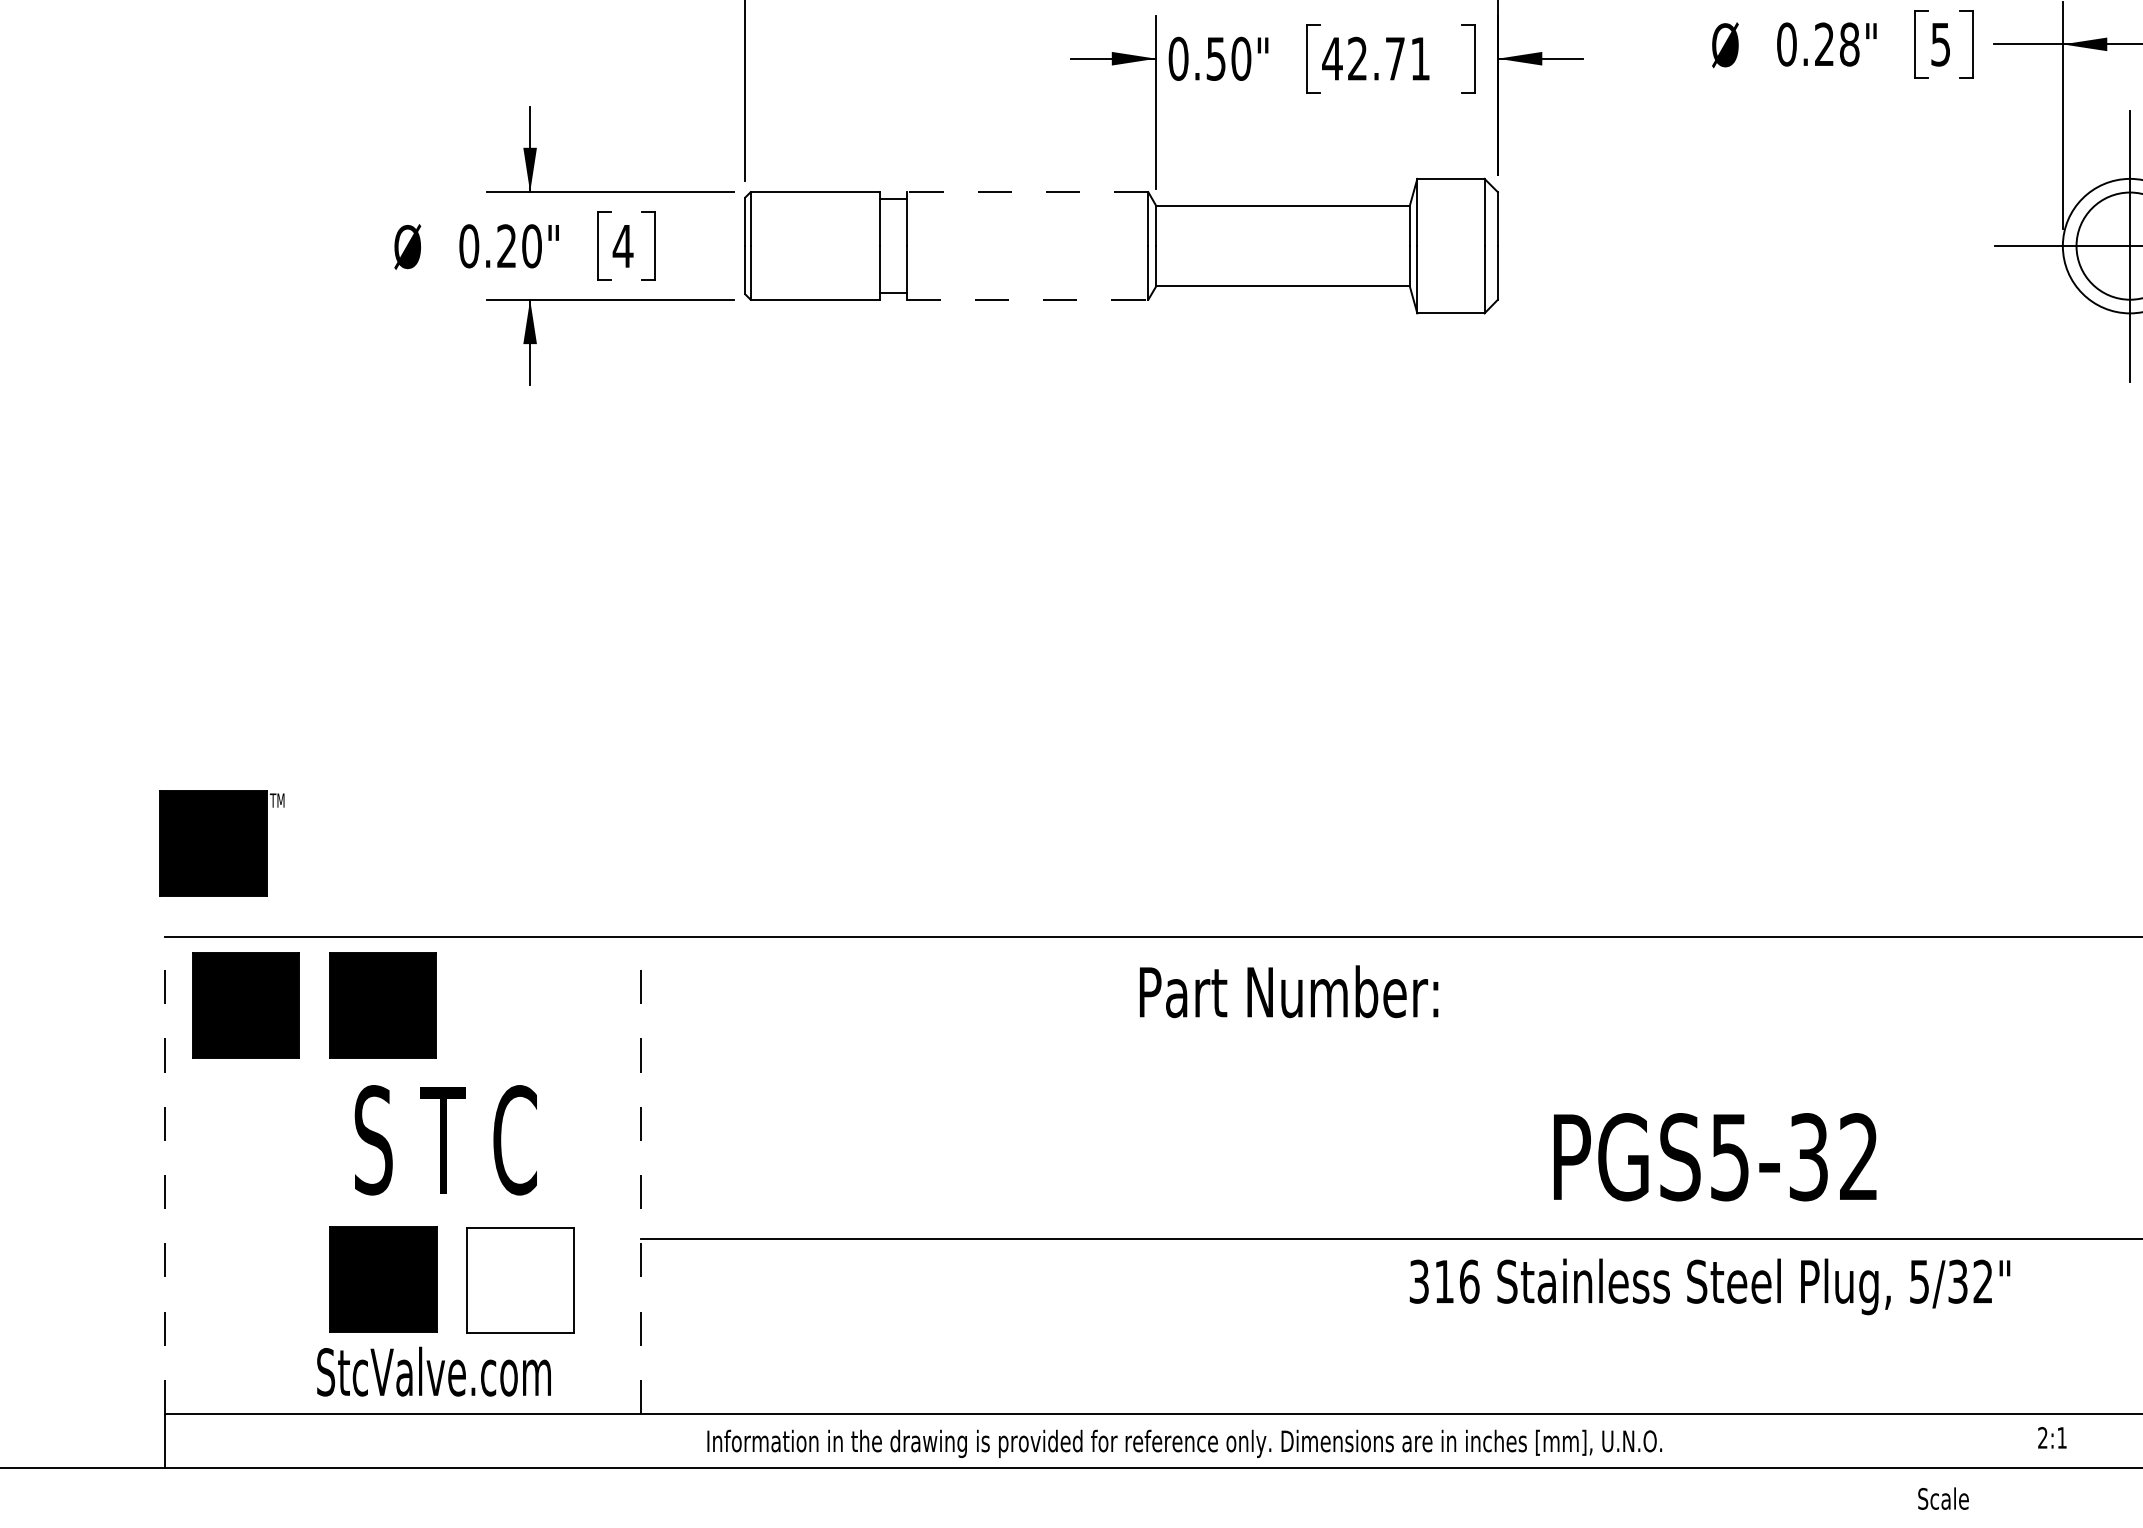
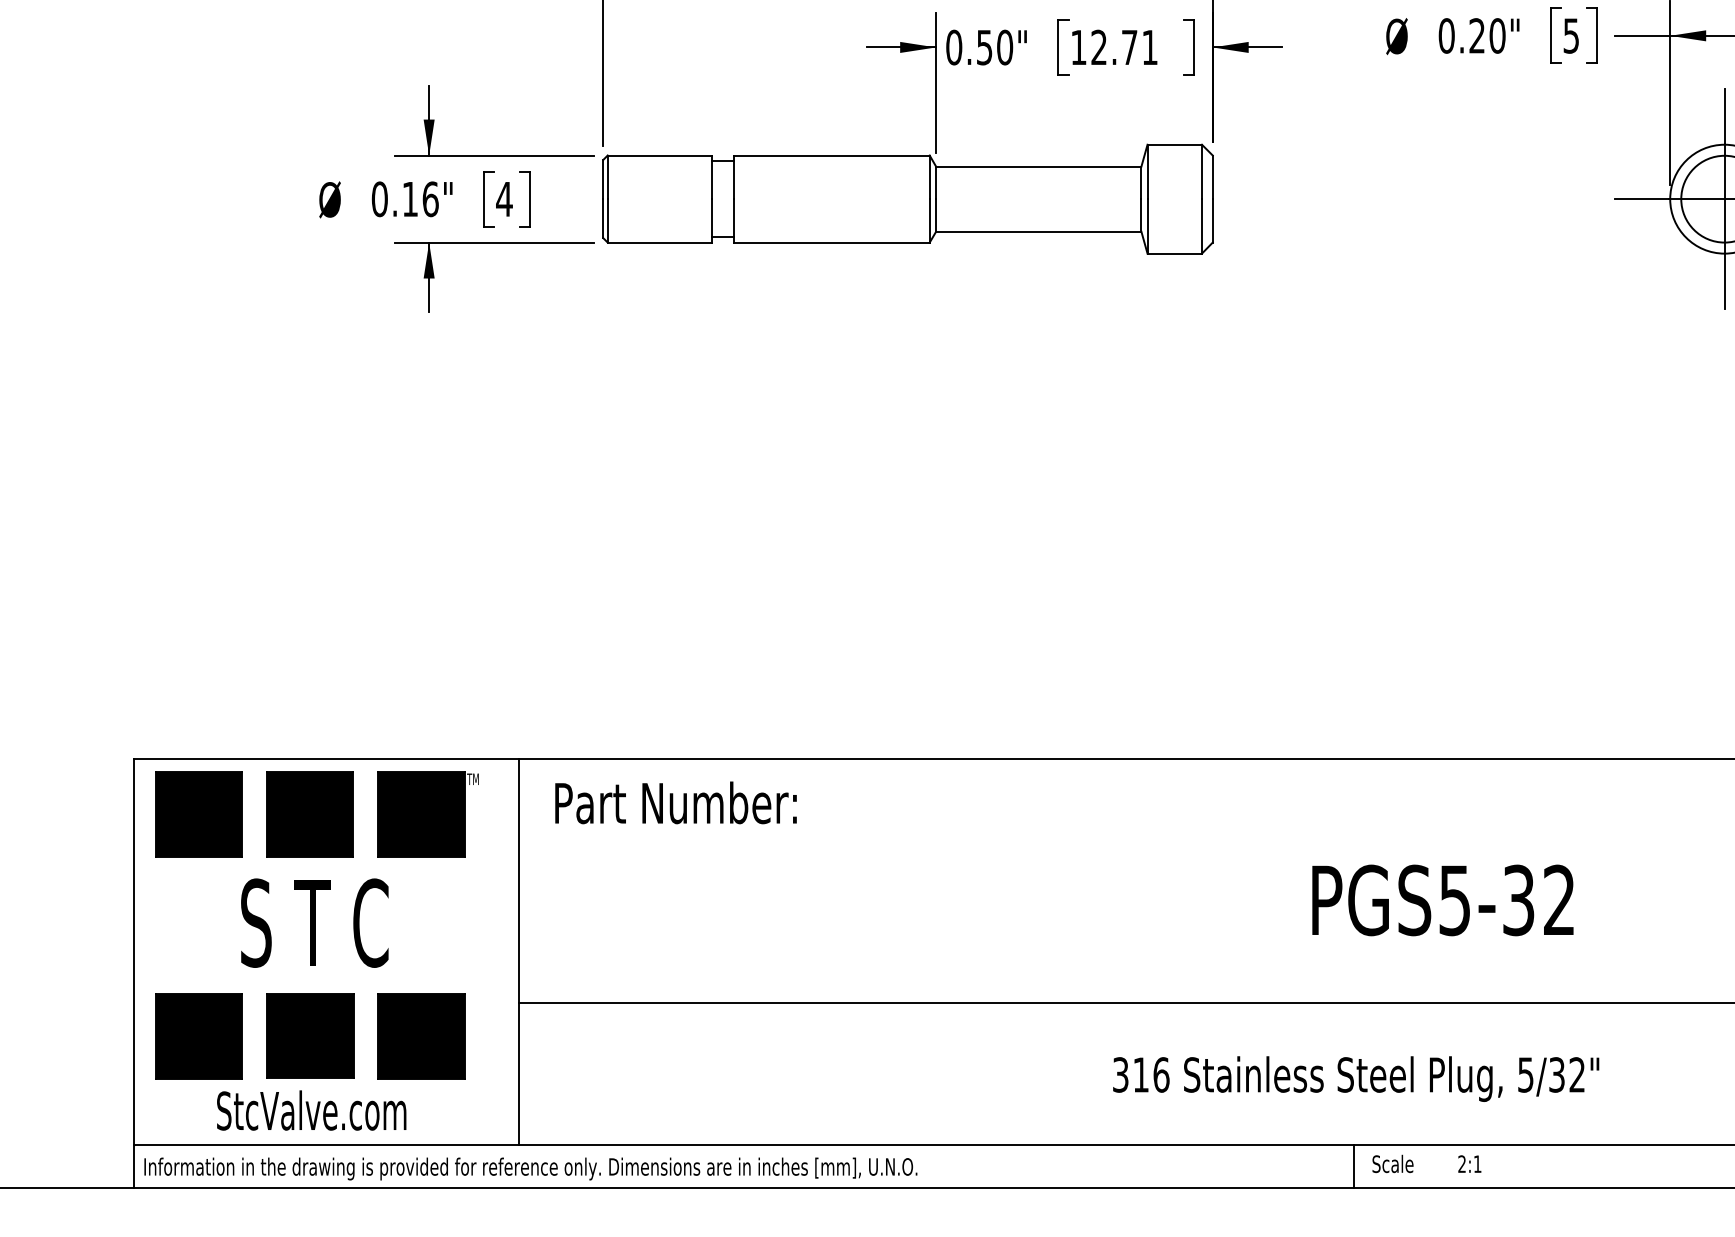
text: (1849, 44) -> (1497, 35), 0.28" -> 0.20"
text: (1332, 58) -> (1078, 47), 42.71 -> 12.71
line: (1027, 192) -> (831, 155), dashed -> solid
text: (519, 246) -> (420, 199), 0.20" -> 0.16"
line: (1027, 299) -> (831, 242), dashed -> solid
part: (221, 843) -> (427, 814), moved
text: (1289, 991) -> (676, 802), moved
text: (445, 1140) -> (314, 923), moved
text: (1715, 1157) -> (1443, 900), moved
line: (165, 1175) -> (133, 951), dashed -> solid
line: (641, 1175) -> (519, 951), dashed -> solid
fill: (520, 1279) -> (421, 1035), added
part: (245, 1280) -> (198, 1036), added
text: (1709, 1286) -> (1355, 1078), moved
text: (433, 1371) -> (311, 1110), moved
text: (2052, 1437) -> (1469, 1163), moved
line: (1672, 1440) -> (1354, 1166), added
text: (1184, 1443) -> (530, 1168), moved
text: (1943, 1498) -> (1392, 1163), moved

